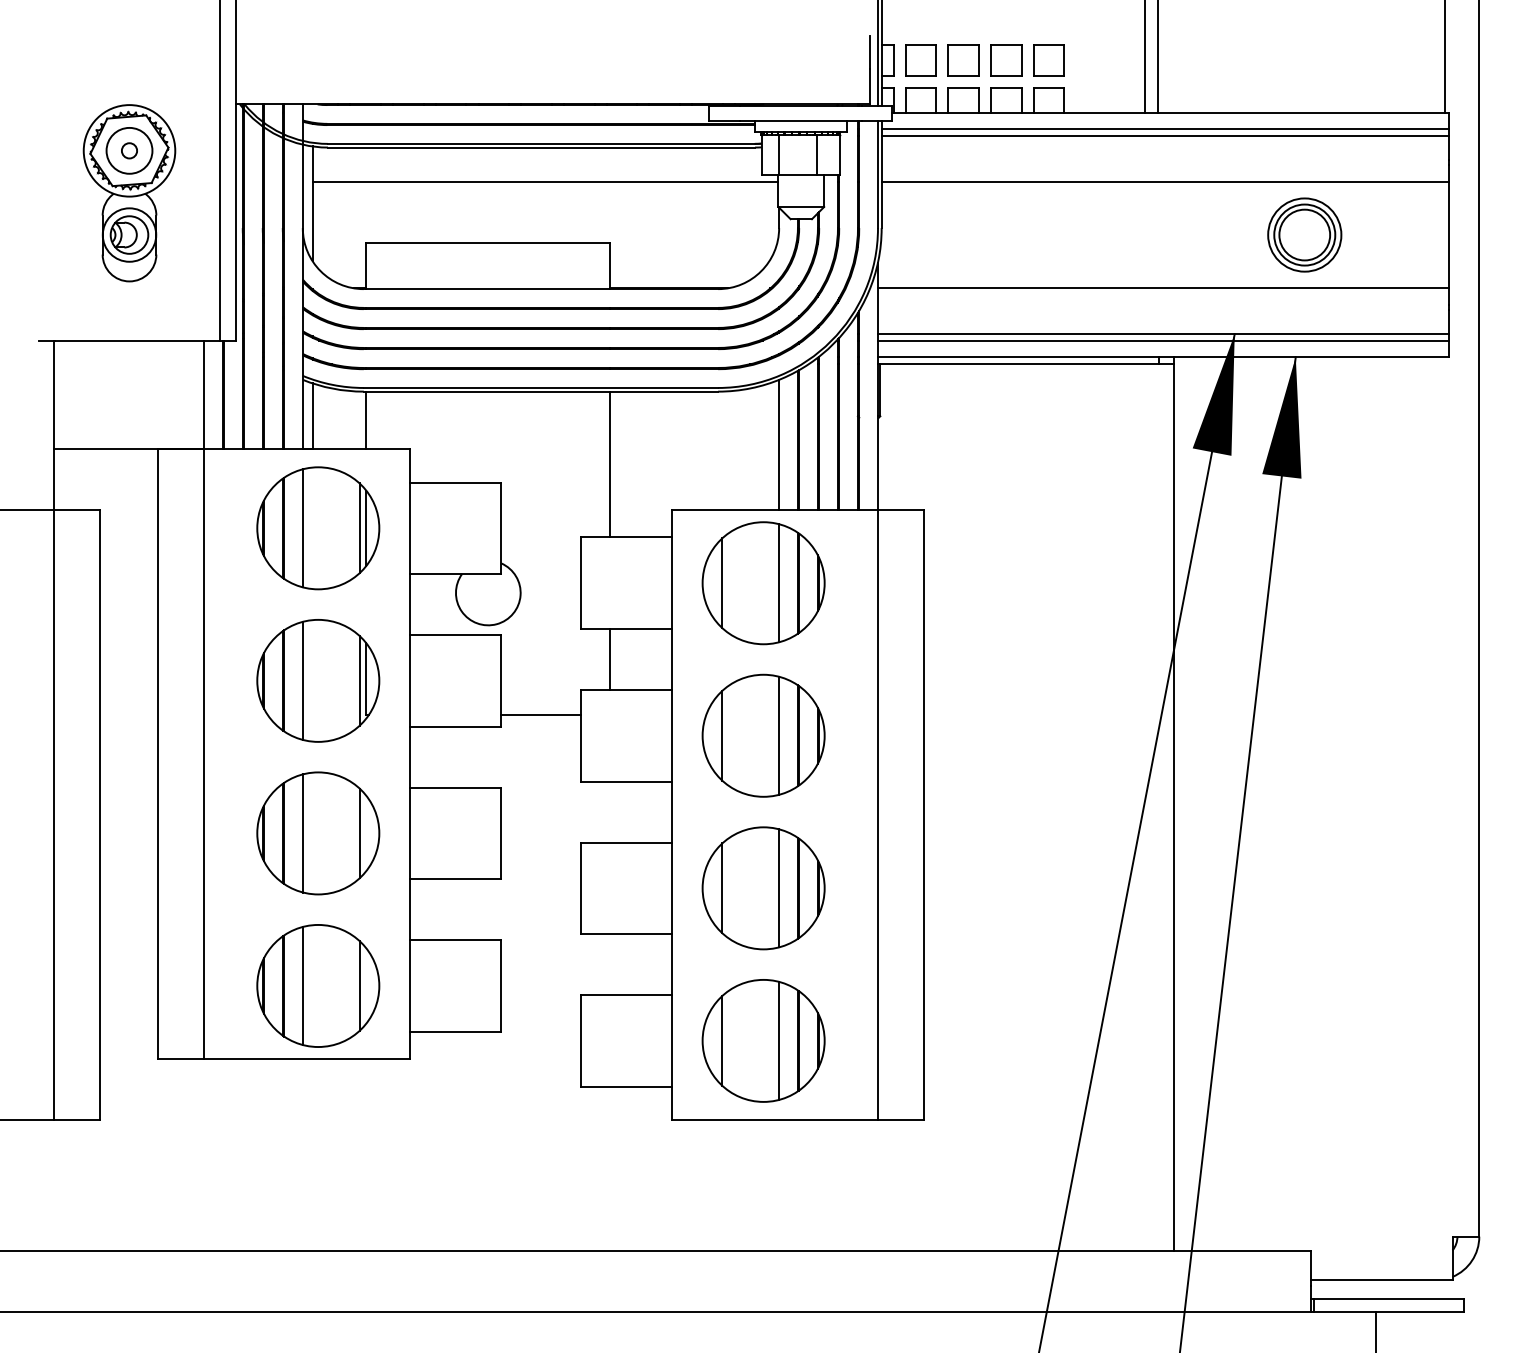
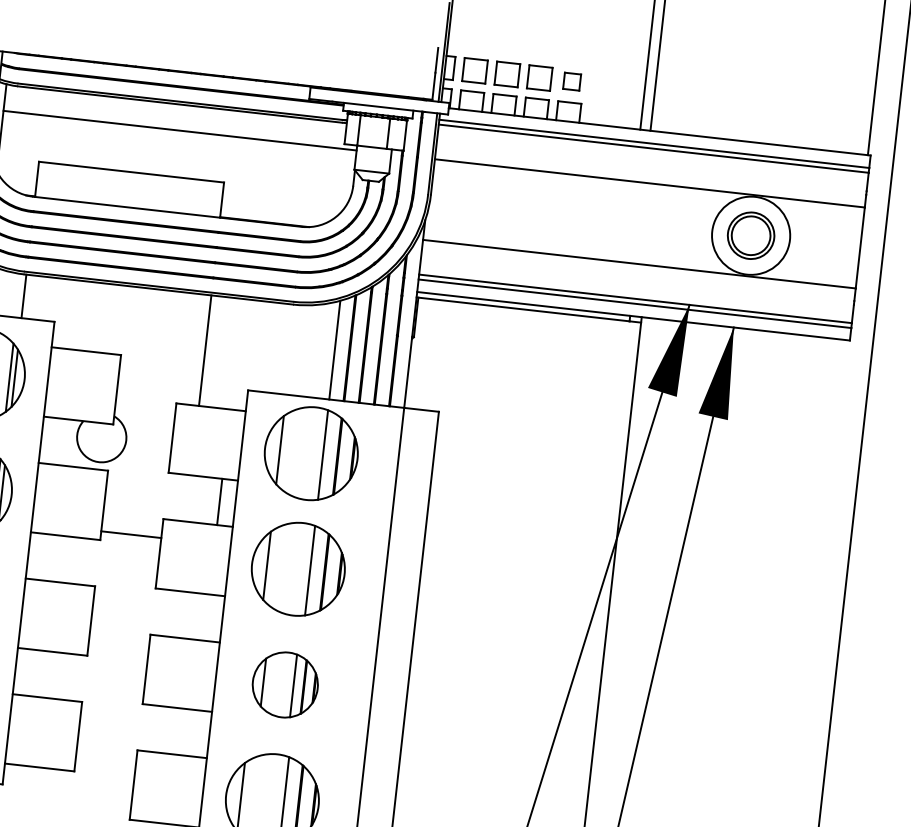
part: (1048, 60) -> (571, 81), size x0.7
circle: (1304, 234) -> (750, 235), size x1.4
line: (610, 659) -> (219, 501), moved
part: (763, 888) -> (285, 685), size x0.7

